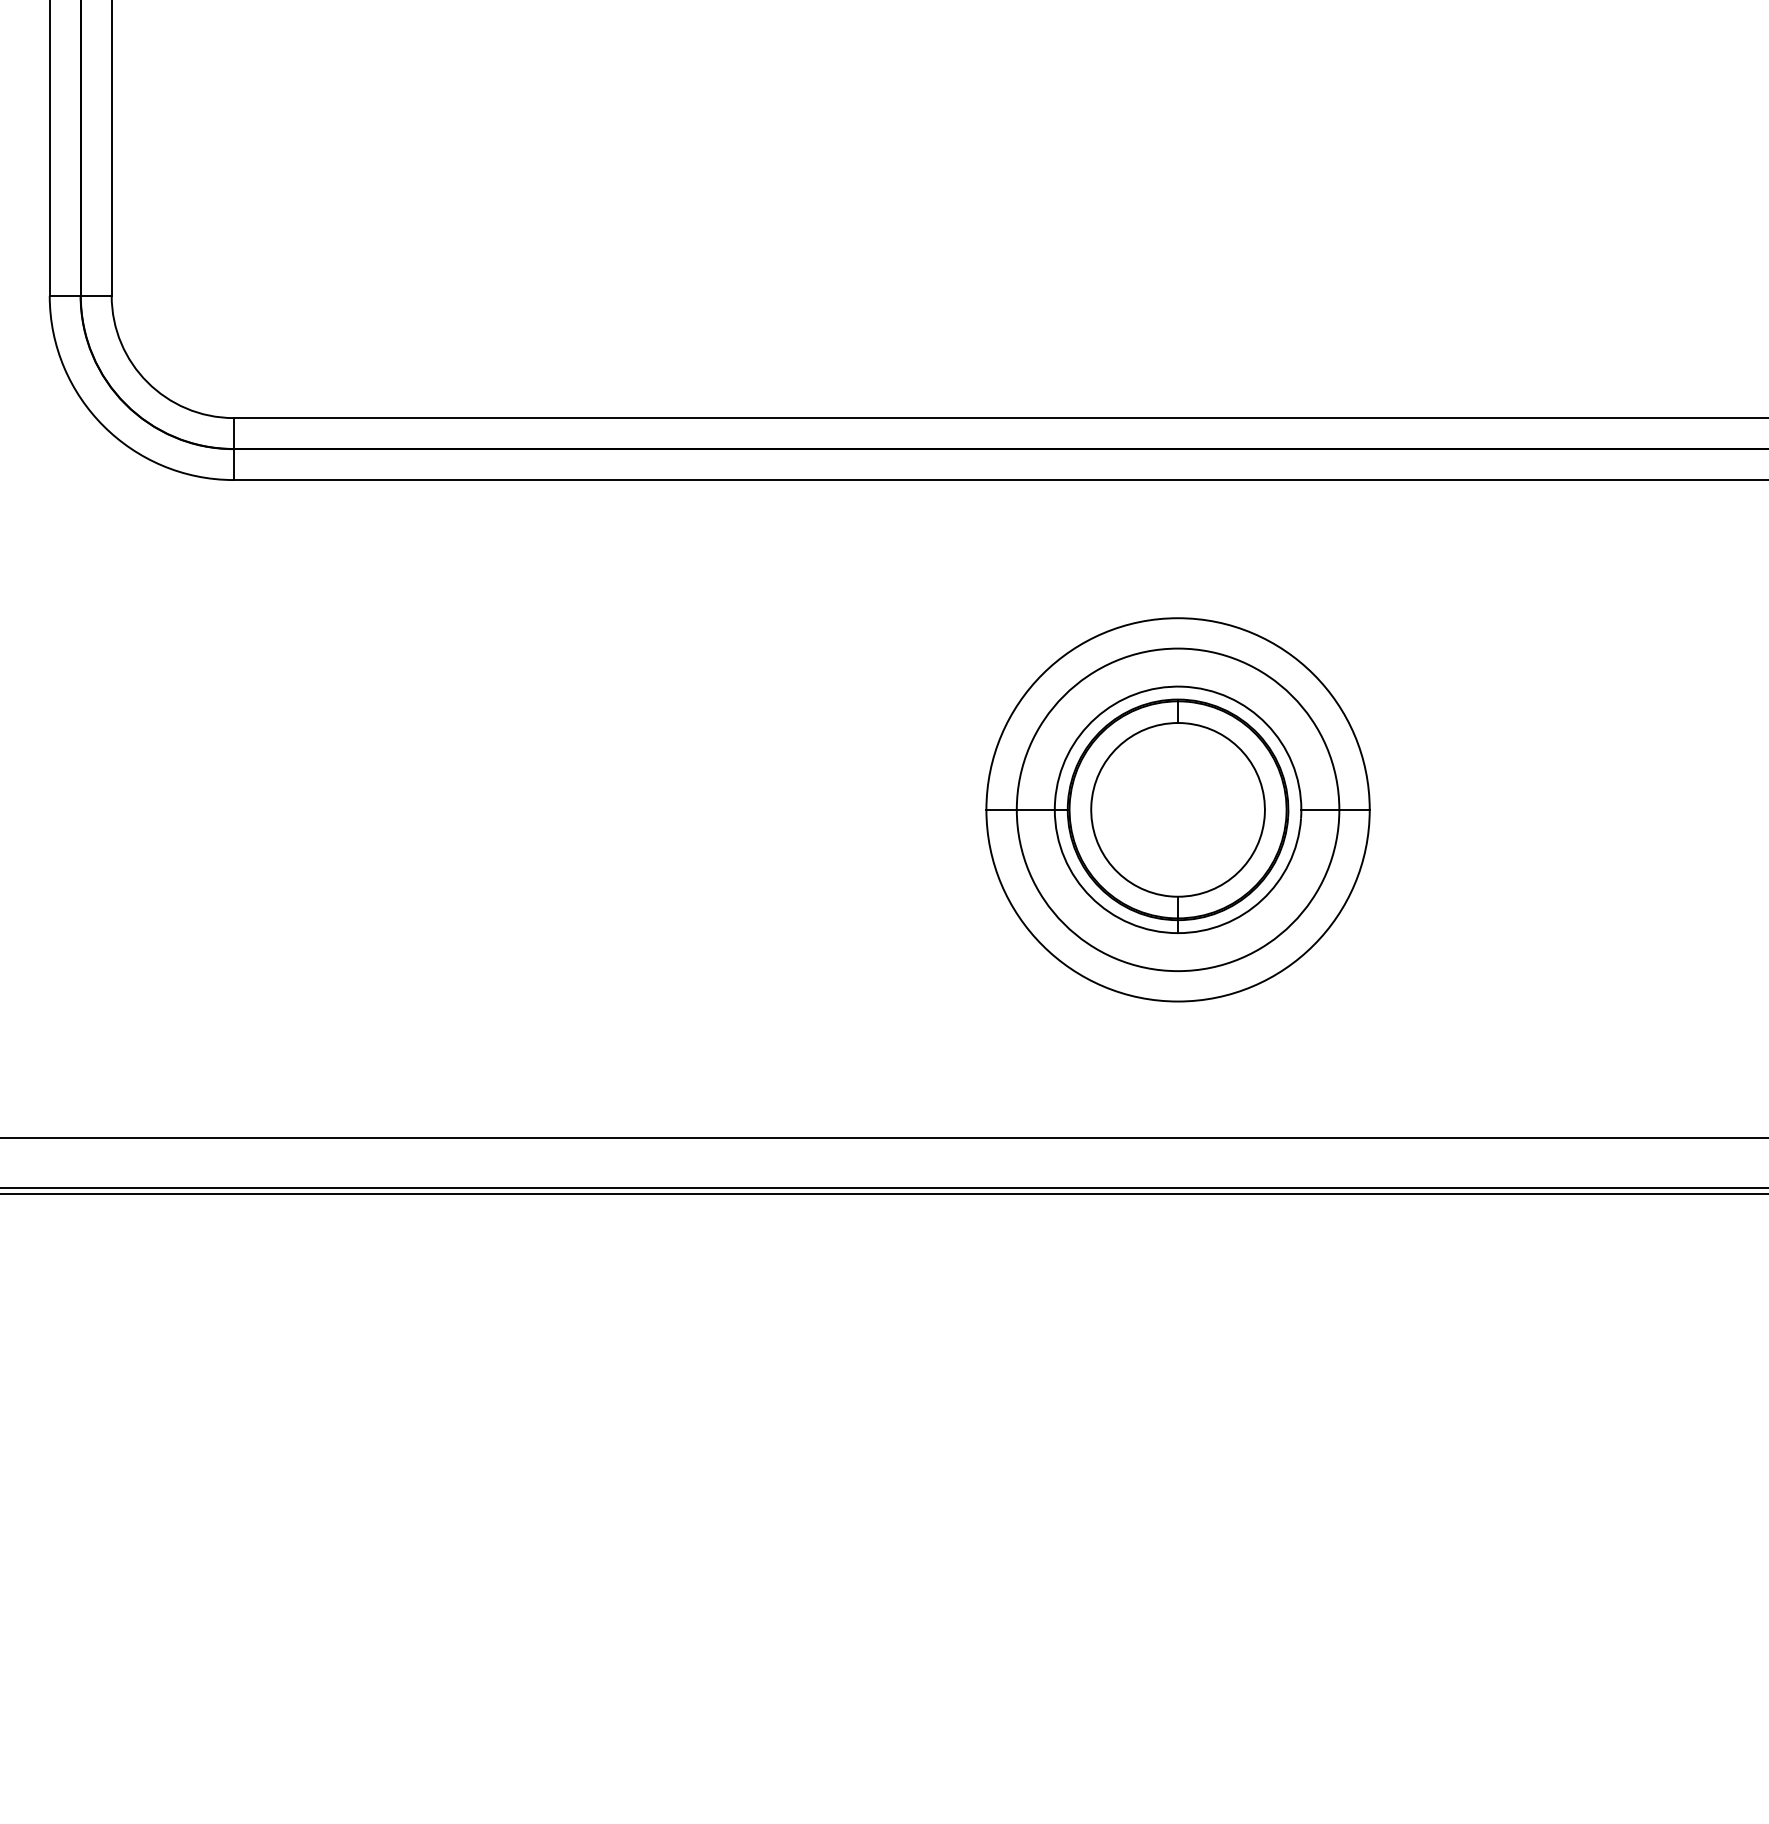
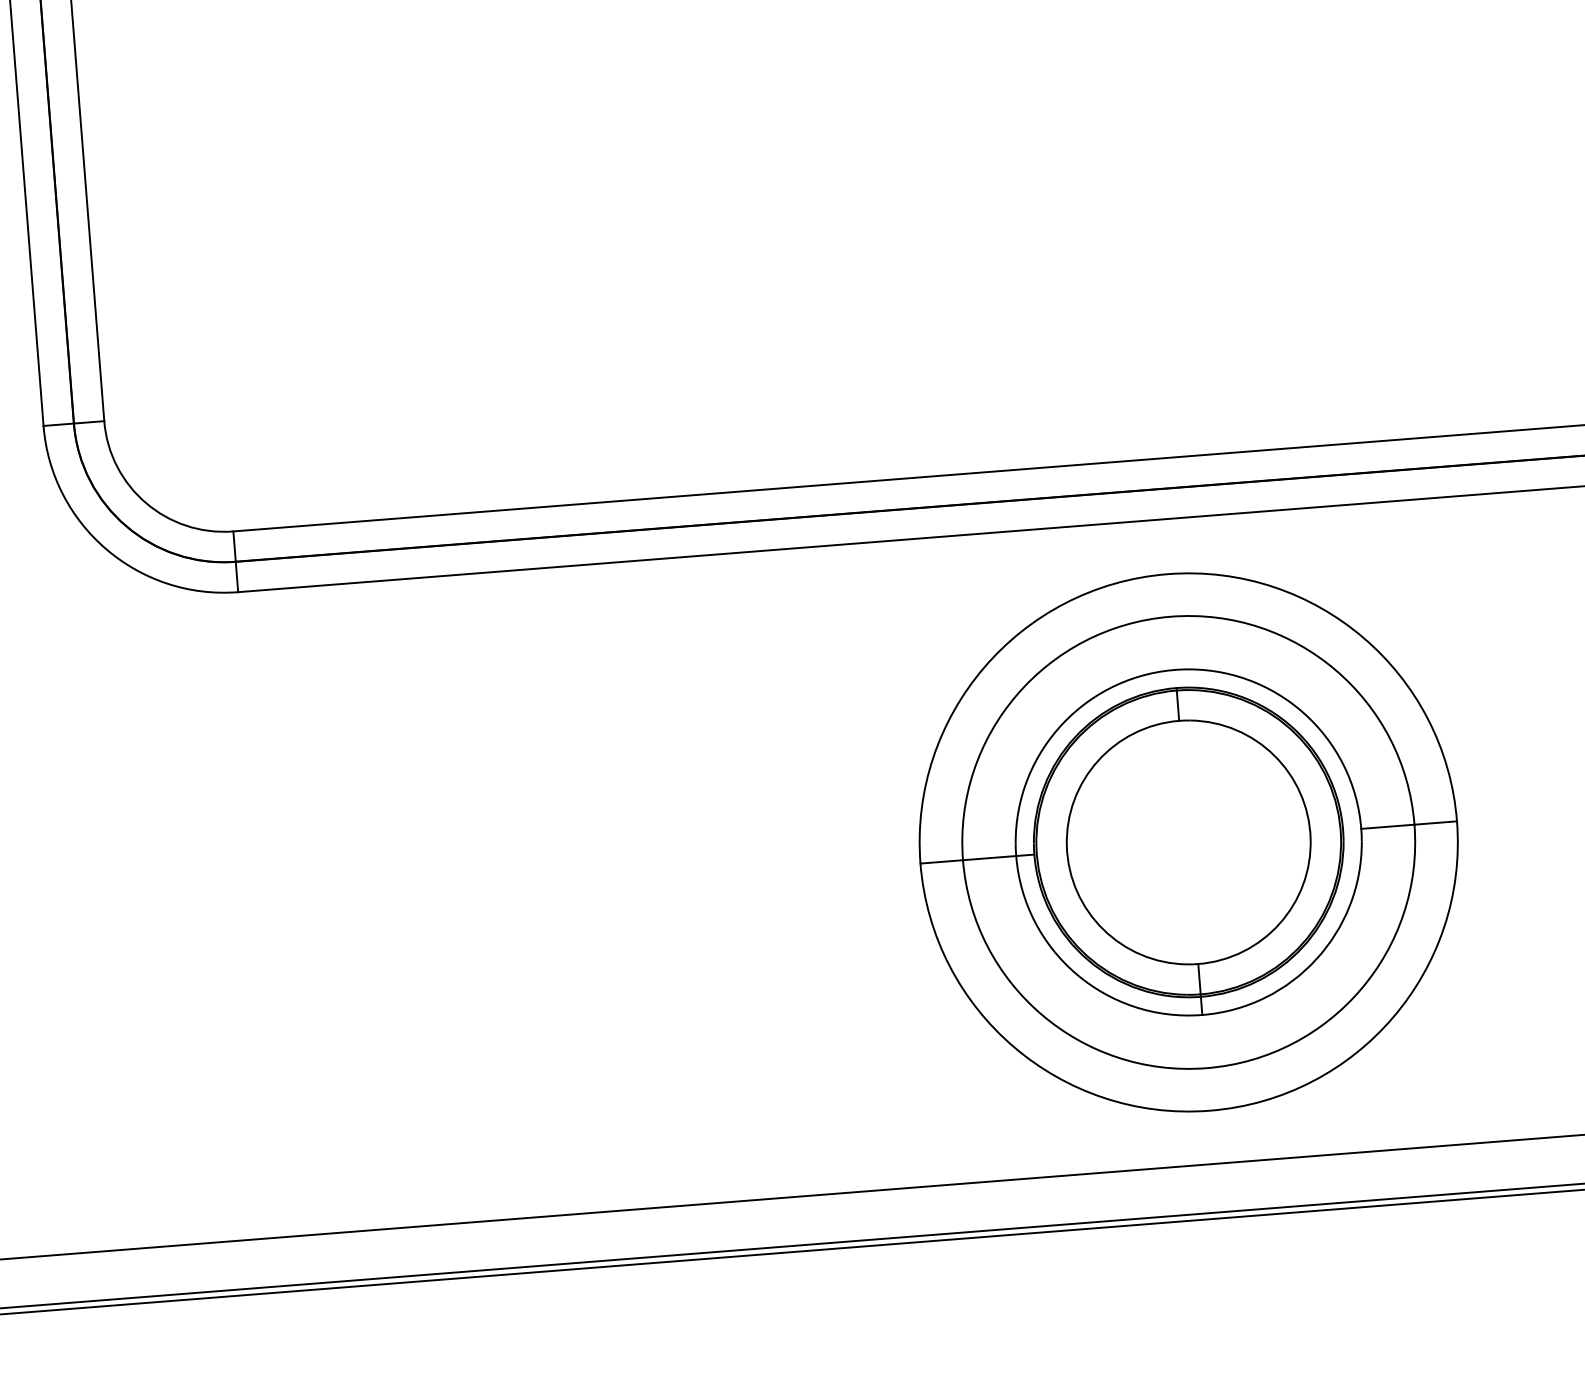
part: (1177, 809) -> (1188, 842), size x1.43

